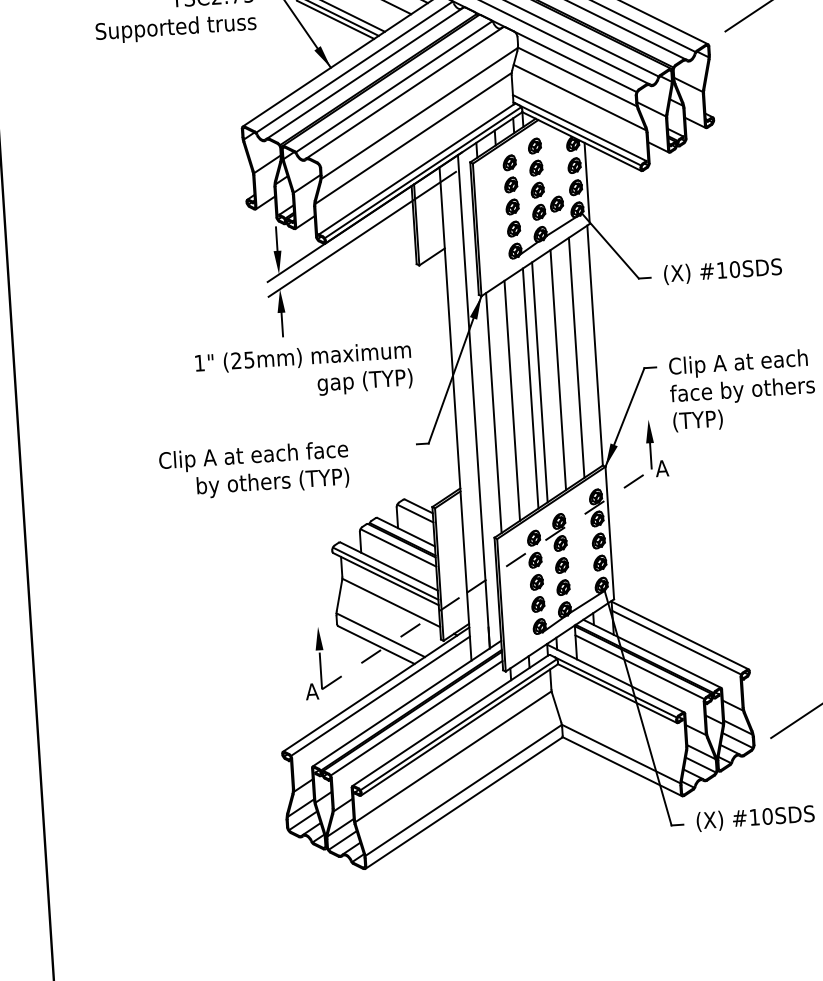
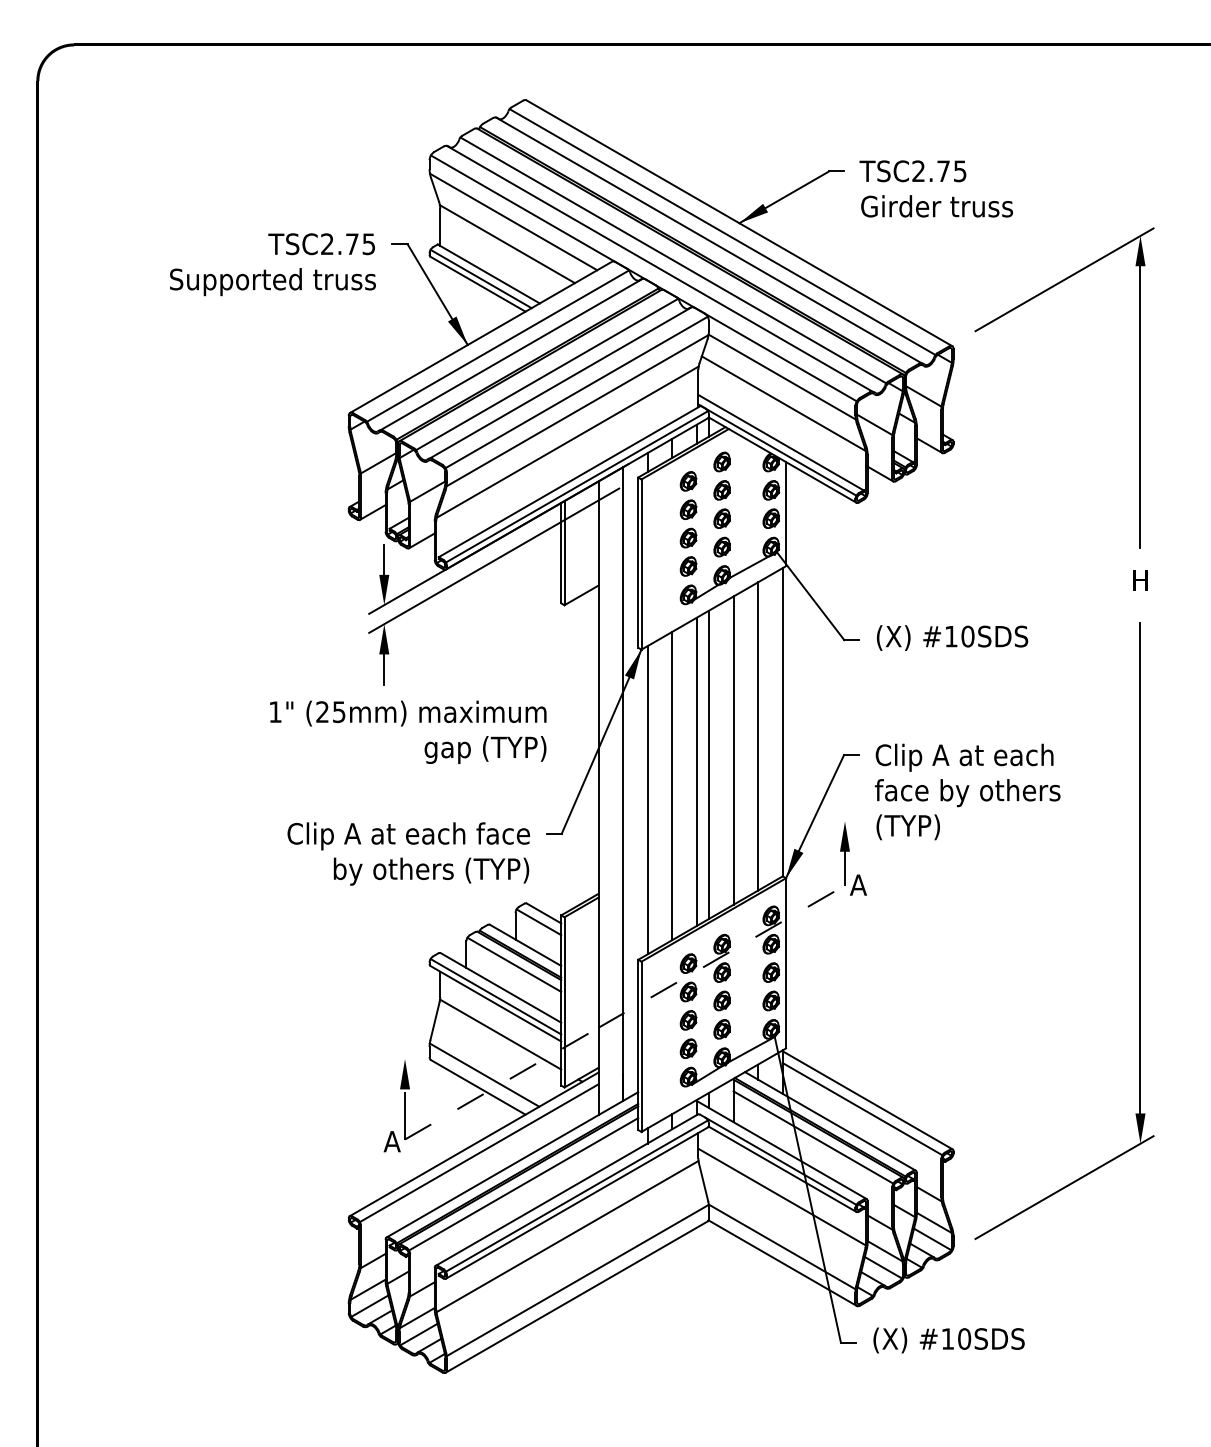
line: (417, 99) -> (576, 392), added
part: (556, 203) -> (745, 537), removed
text: (254, 470) -> (408, 853), moved
line: (617, 714) -> (781, 1196), added

